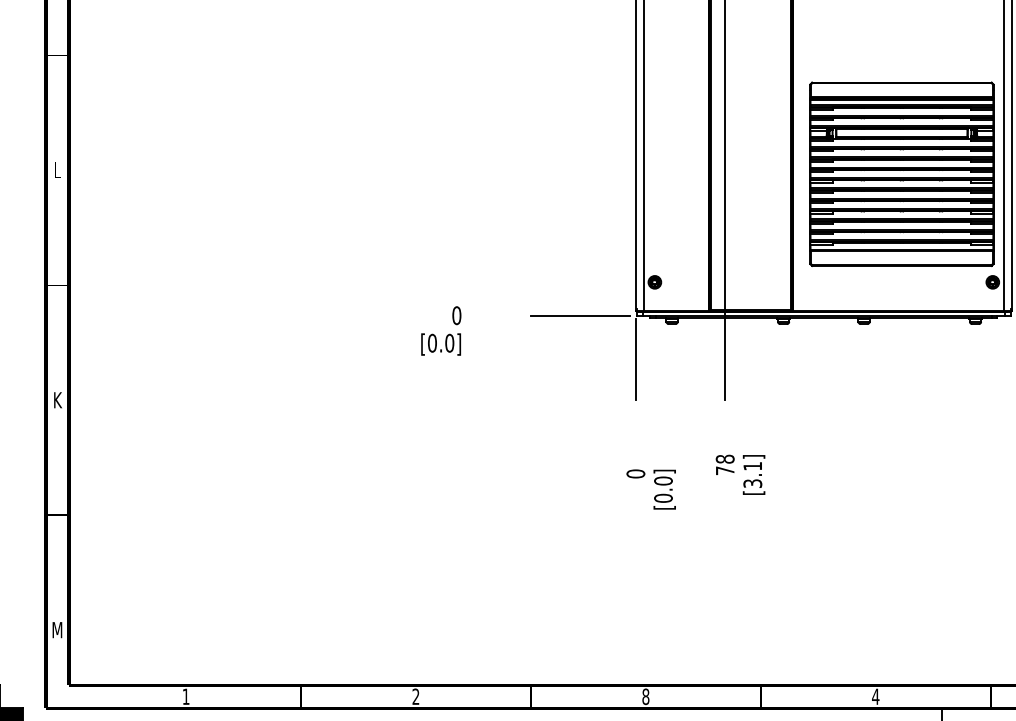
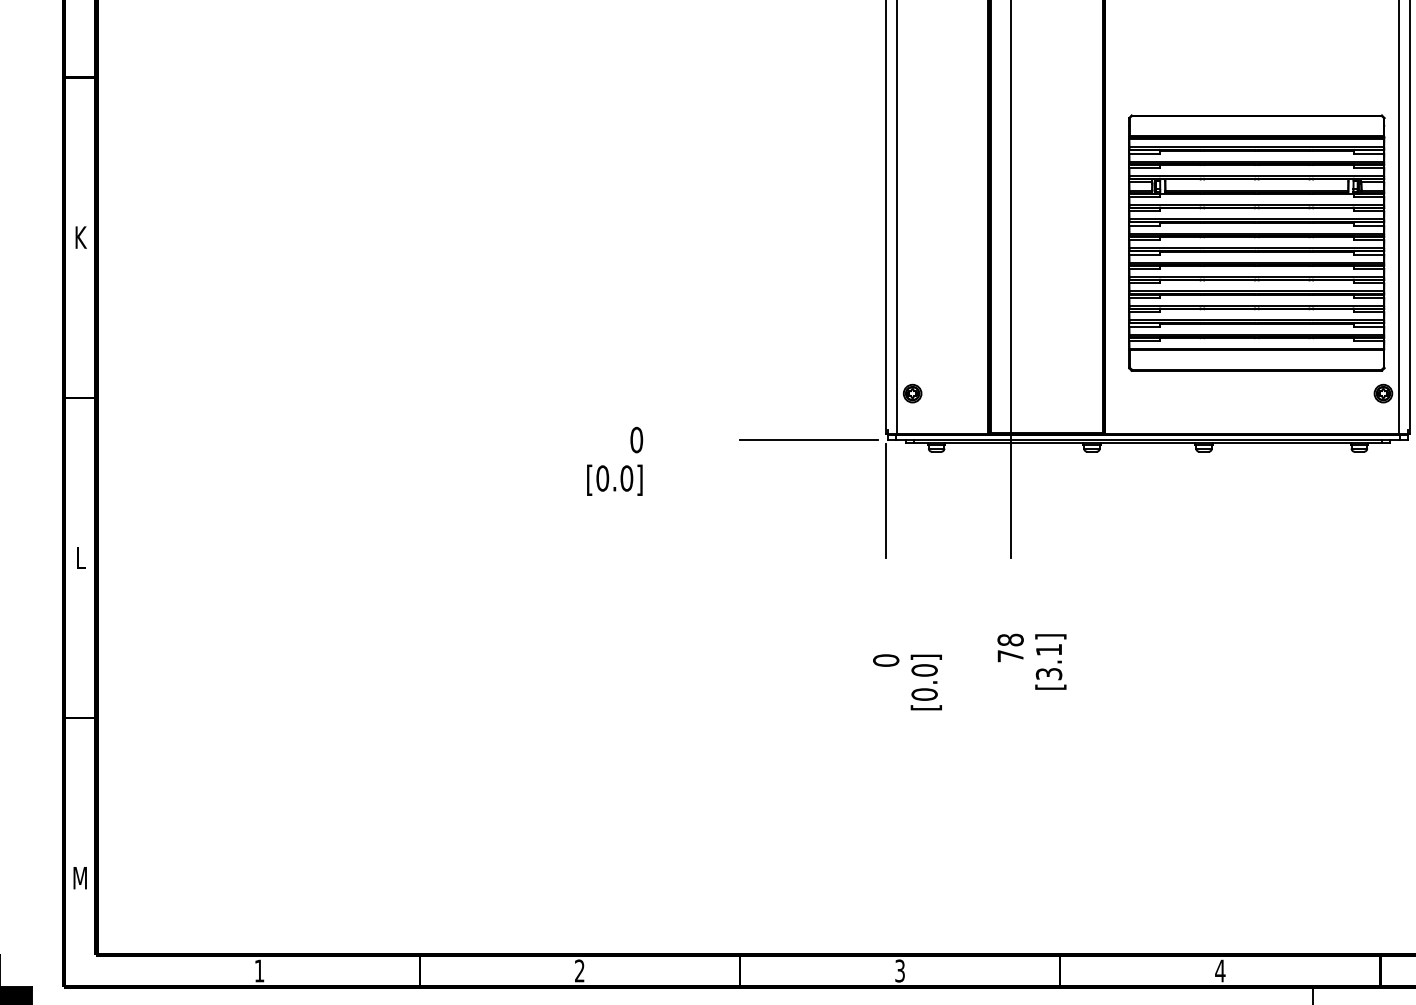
text: (58, 170) -> (81, 237), L -> K
text: (58, 400) -> (81, 558), K -> L
text: (645, 696) -> (899, 970), 8 -> 3

